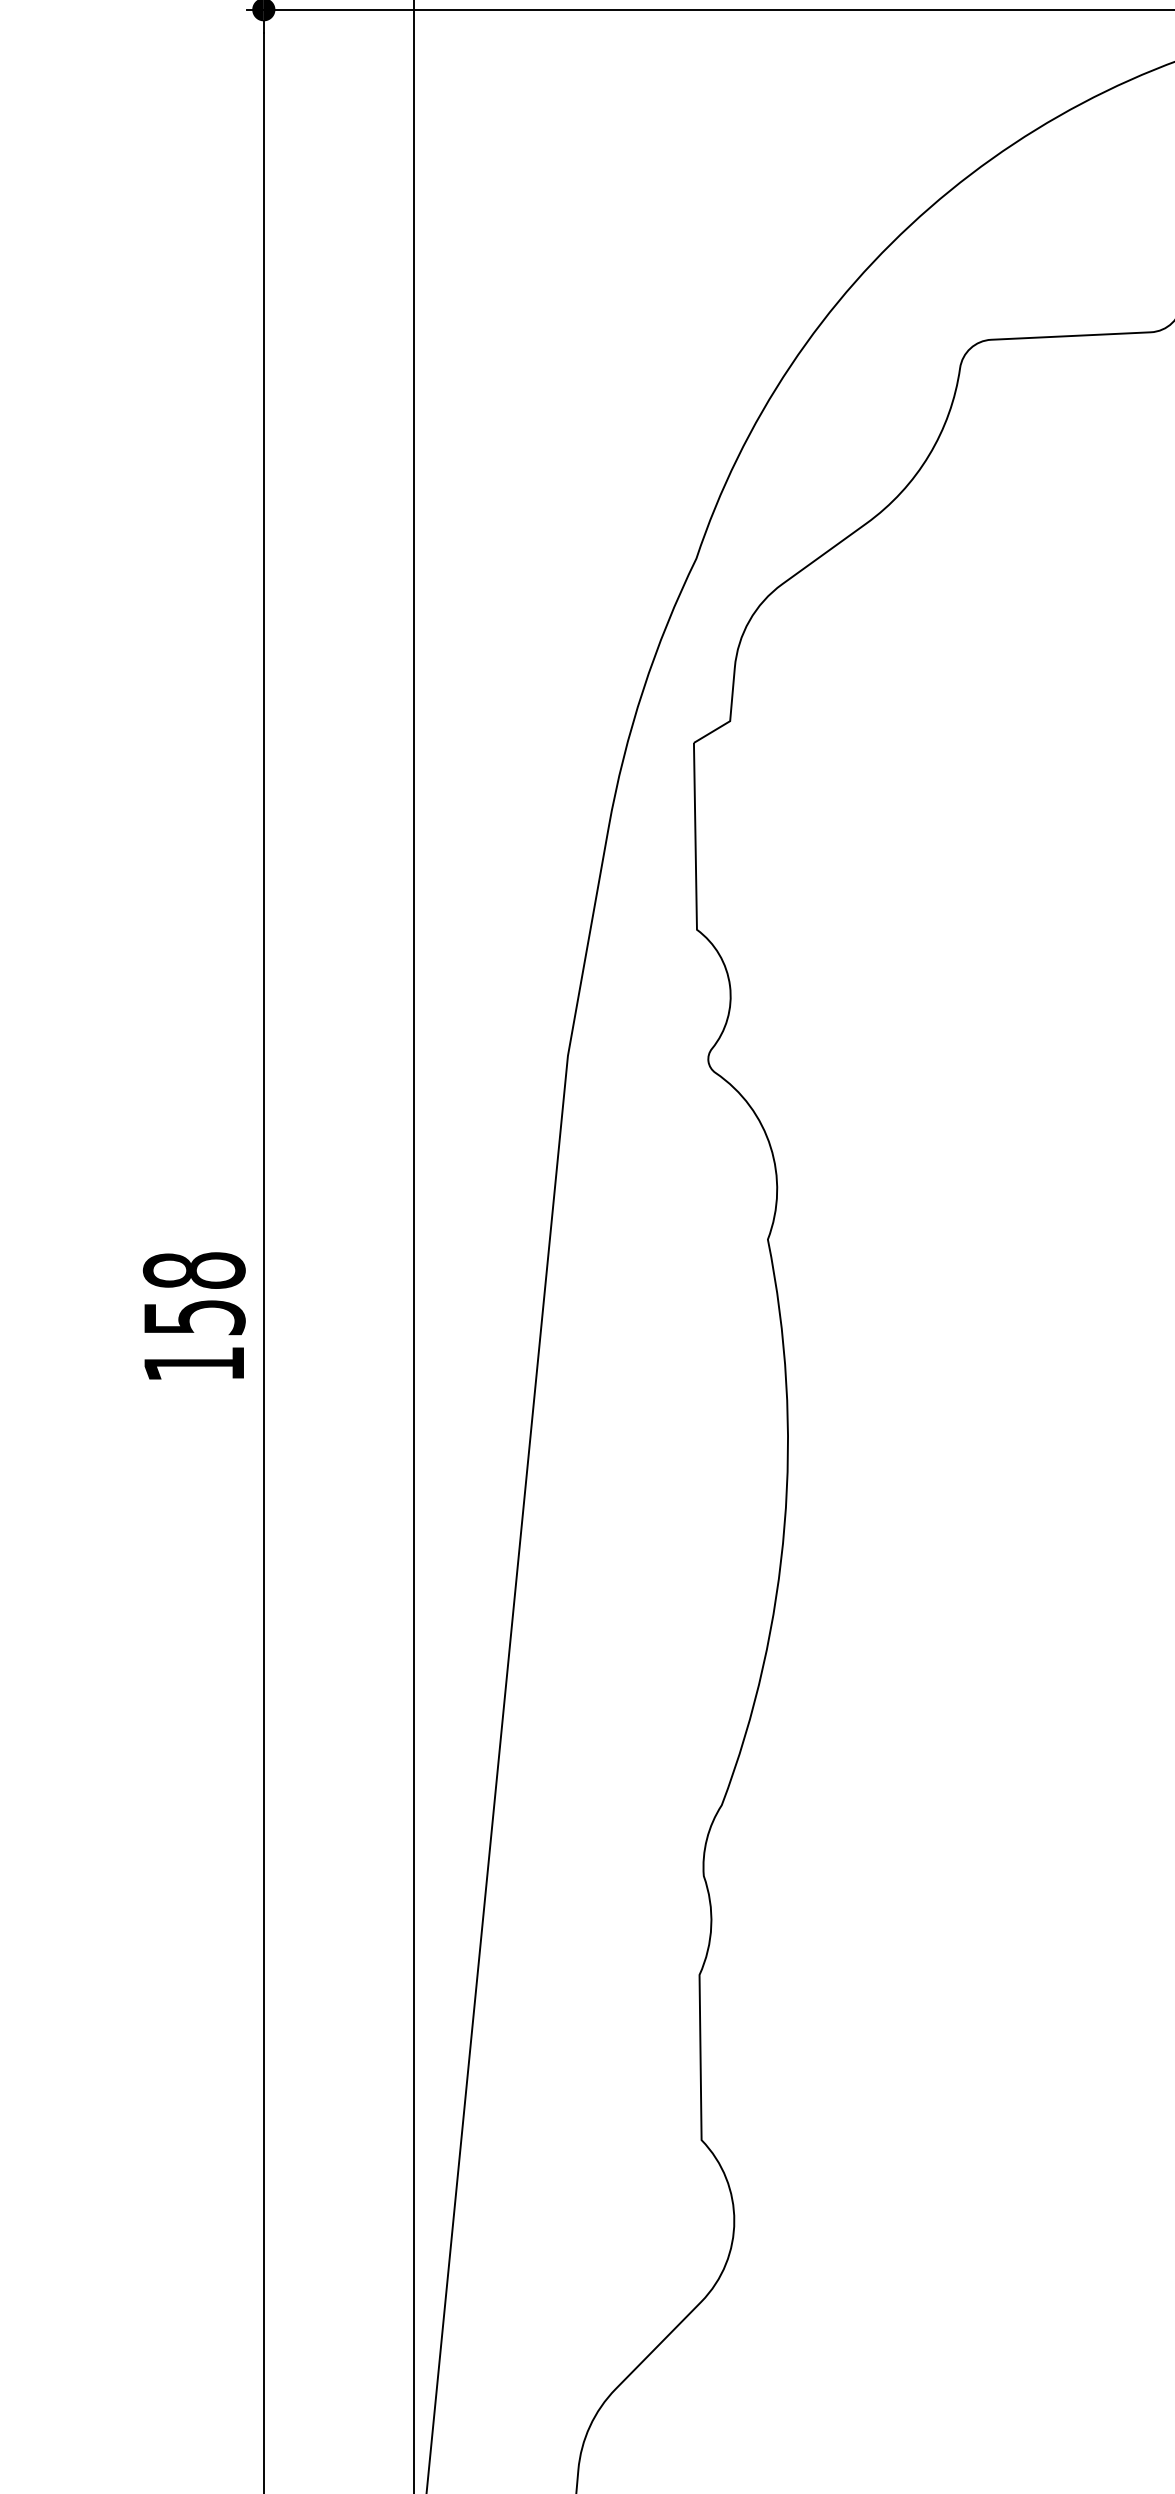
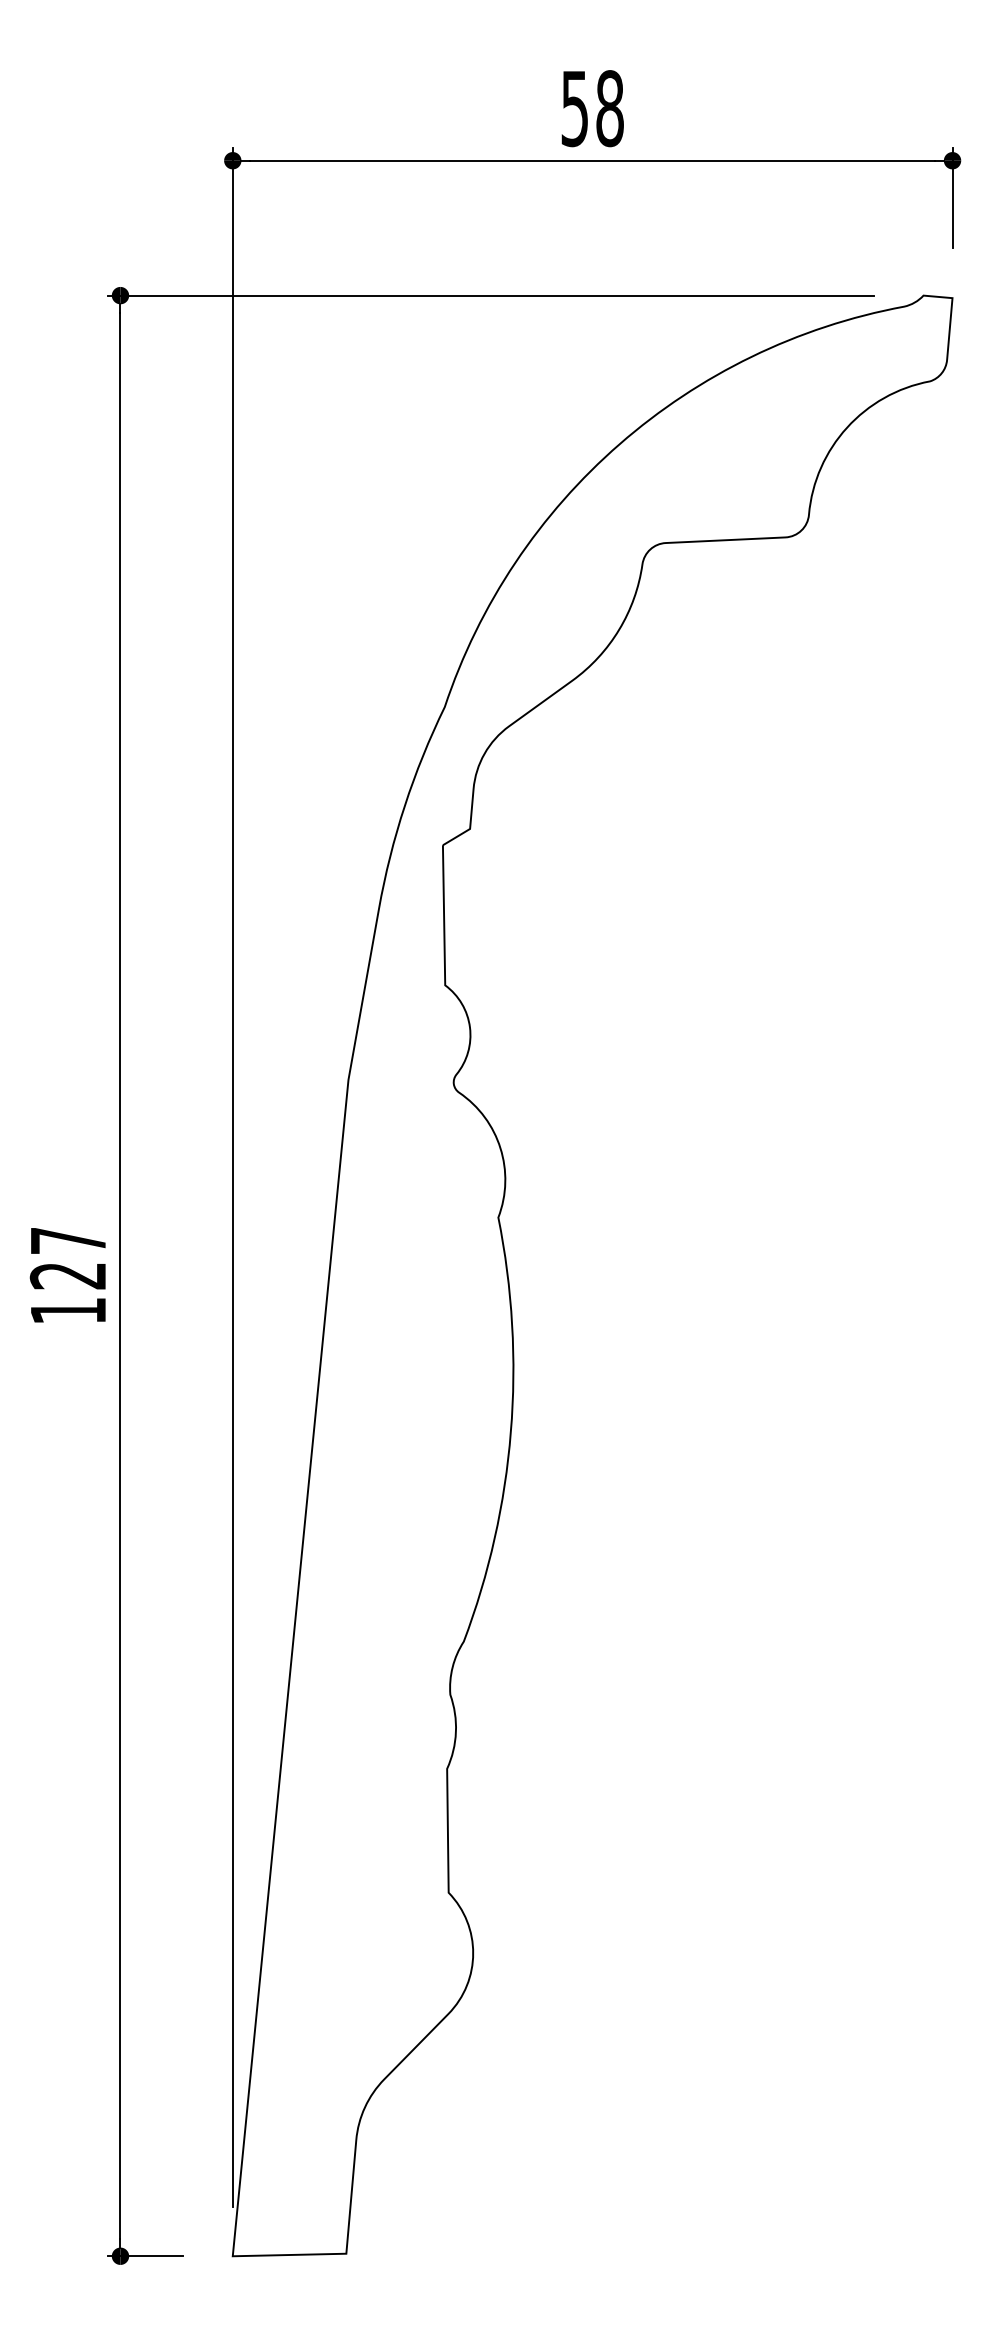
text: (193, 1294) -> (67, 1258), 158 -> 127

